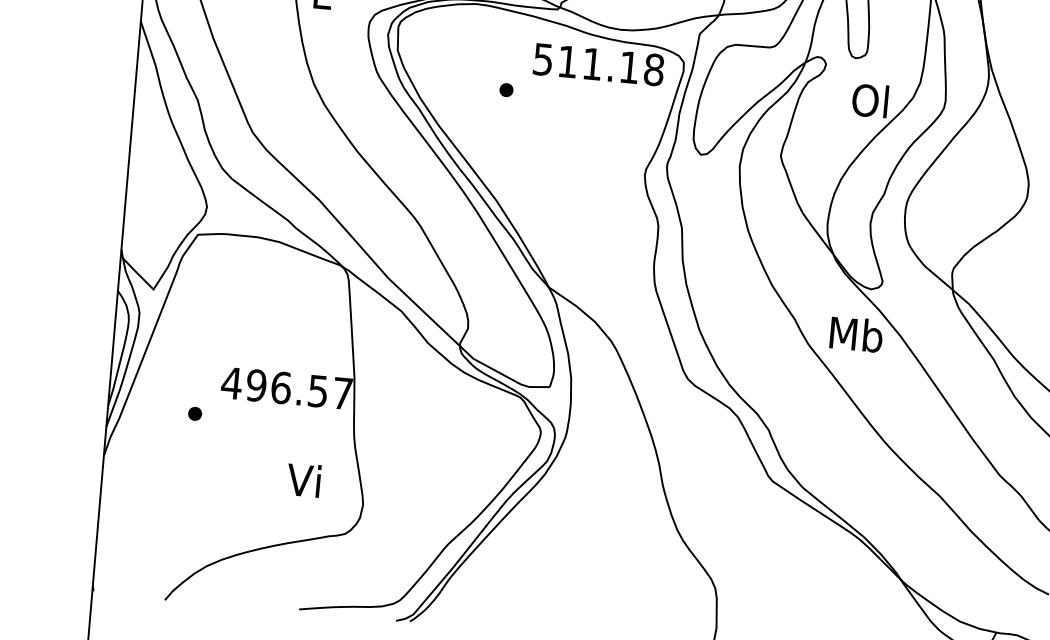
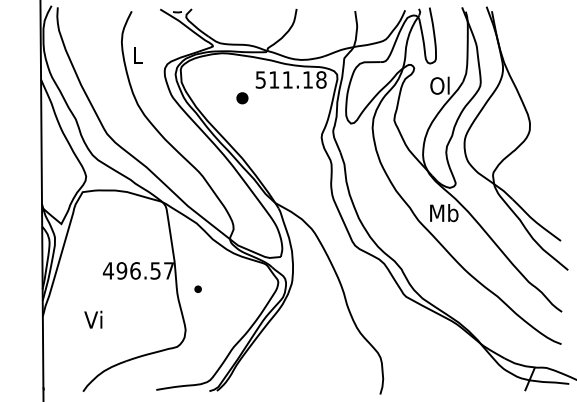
part: (506, 90) -> (242, 98), size x1.6
part: (194, 412) -> (197, 288), moved
text: (304, 479) -> (93, 319), moved

